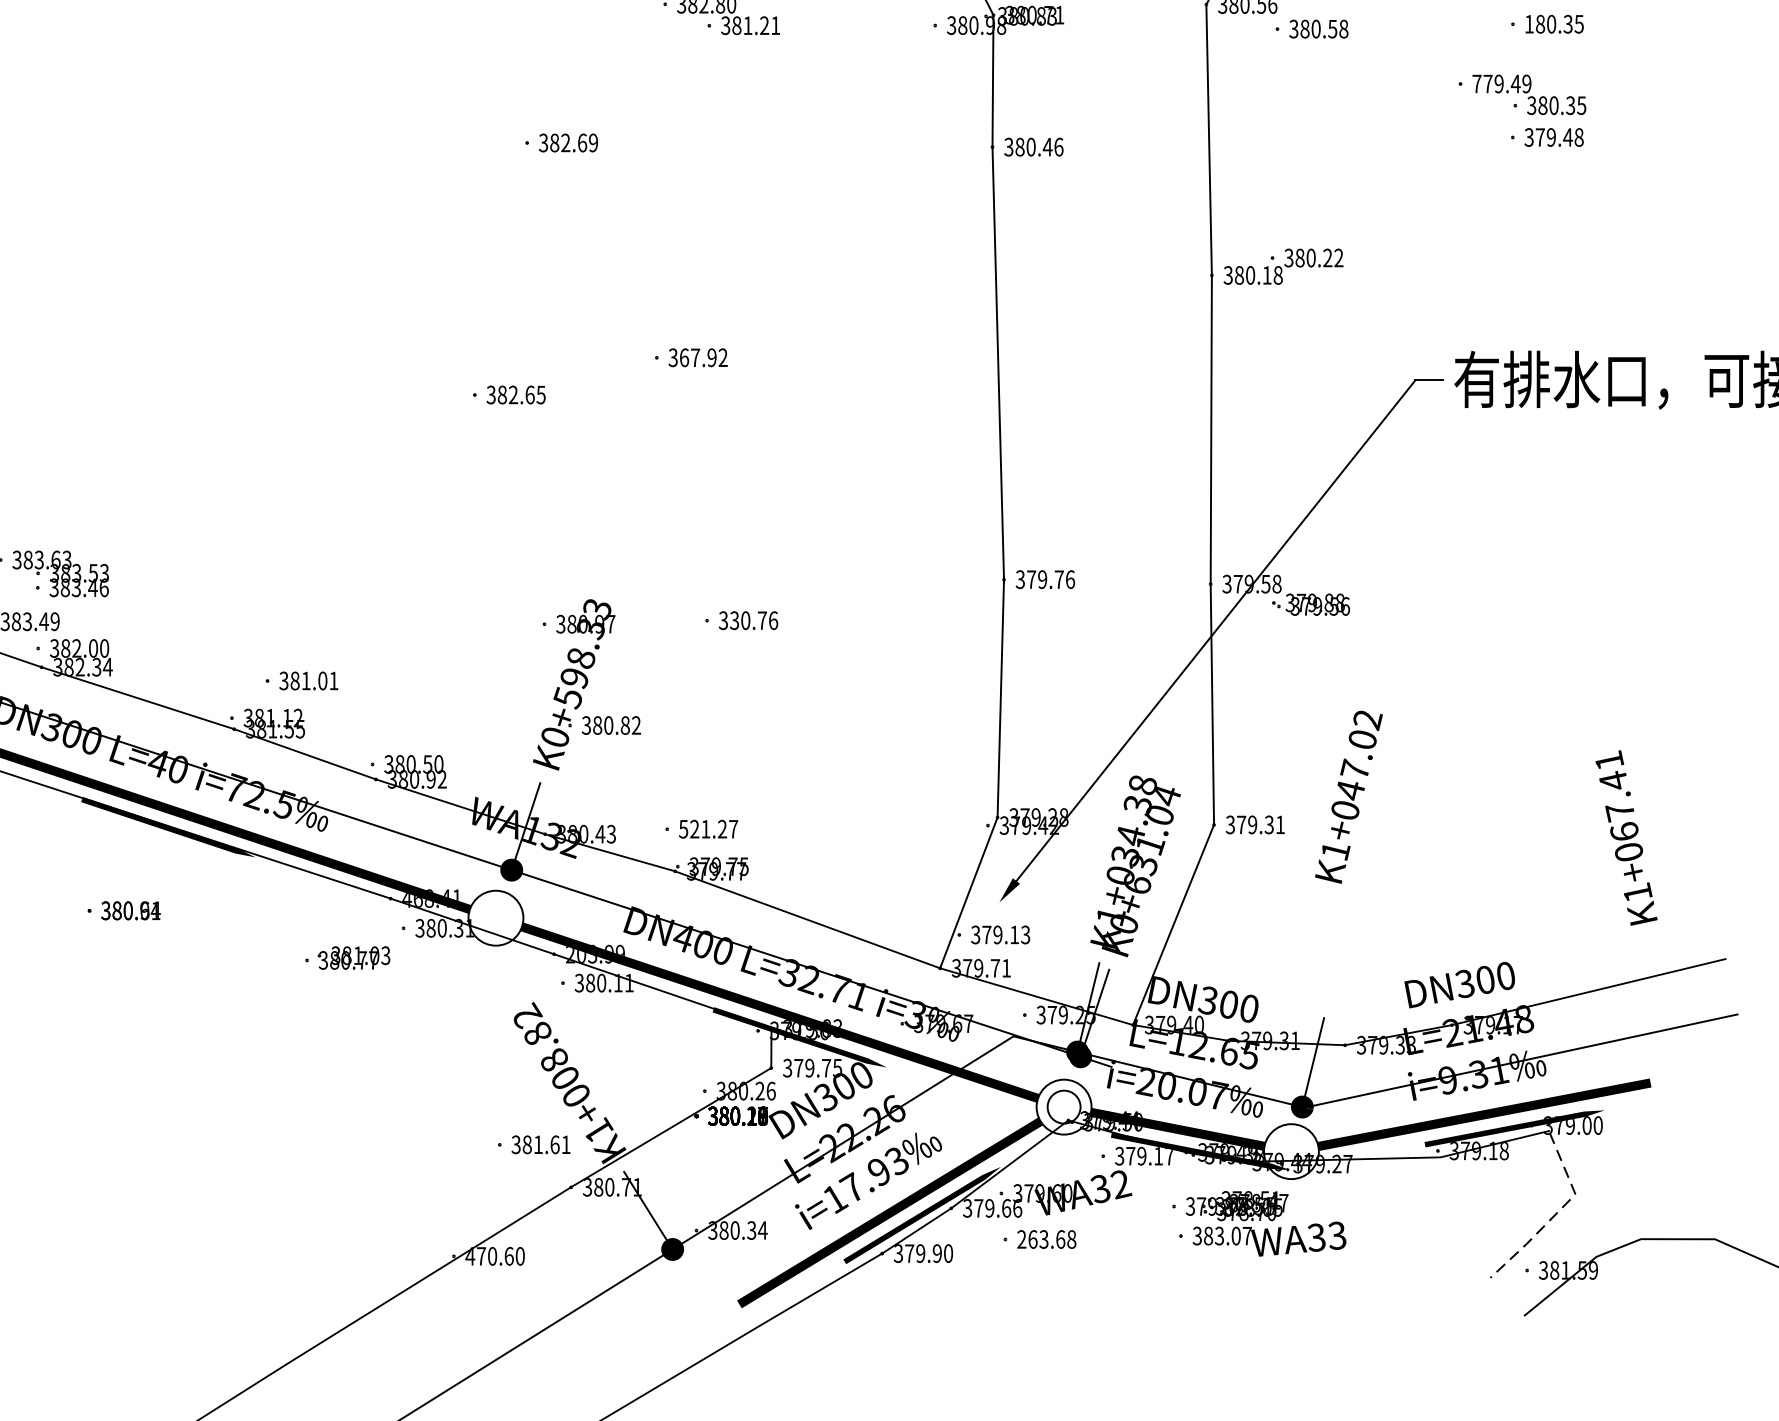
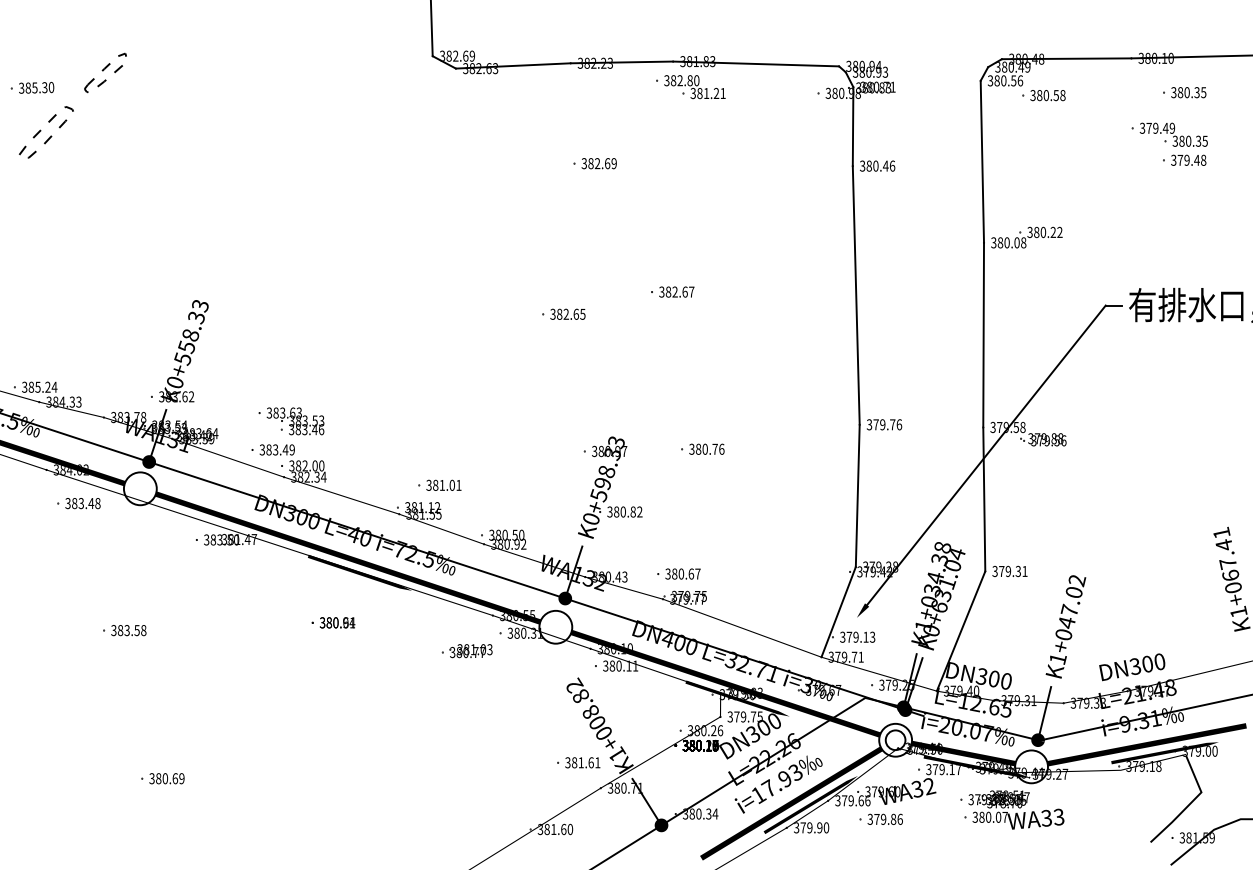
text: (1528, 24) -> (1173, 92), 180.35 -> 380.35
text: (1476, 82) -> (1142, 127), 779.49 -> 379.49
text: (1266, 274) -> (1016, 242), 380.18 -> 380.08
text: (702, 356) -> (679, 291), 367.92 -> 382.67
text: (734, 619) -> (698, 448), 330.76 -> 380.76
text: (1348, 796) -> (1065, 626), moved
text: (702, 828) -> (679, 573), 521.27 -> 380.67
text: (431, 898) -> (517, 615), 468.41 -> 380.55
text: (594, 953) -> (614, 648), 203.99 -> 380.10
line: (1557, 1212) -> (1190, 803), dashed -> solid
text: (1219, 1236) -> (988, 817), 383.07 -> 380.07
text: (1045, 1237) -> (884, 818), 263.68 -> 379.86
text: (480, 1256) -> (546, 829), 470.60 -> 381.60

